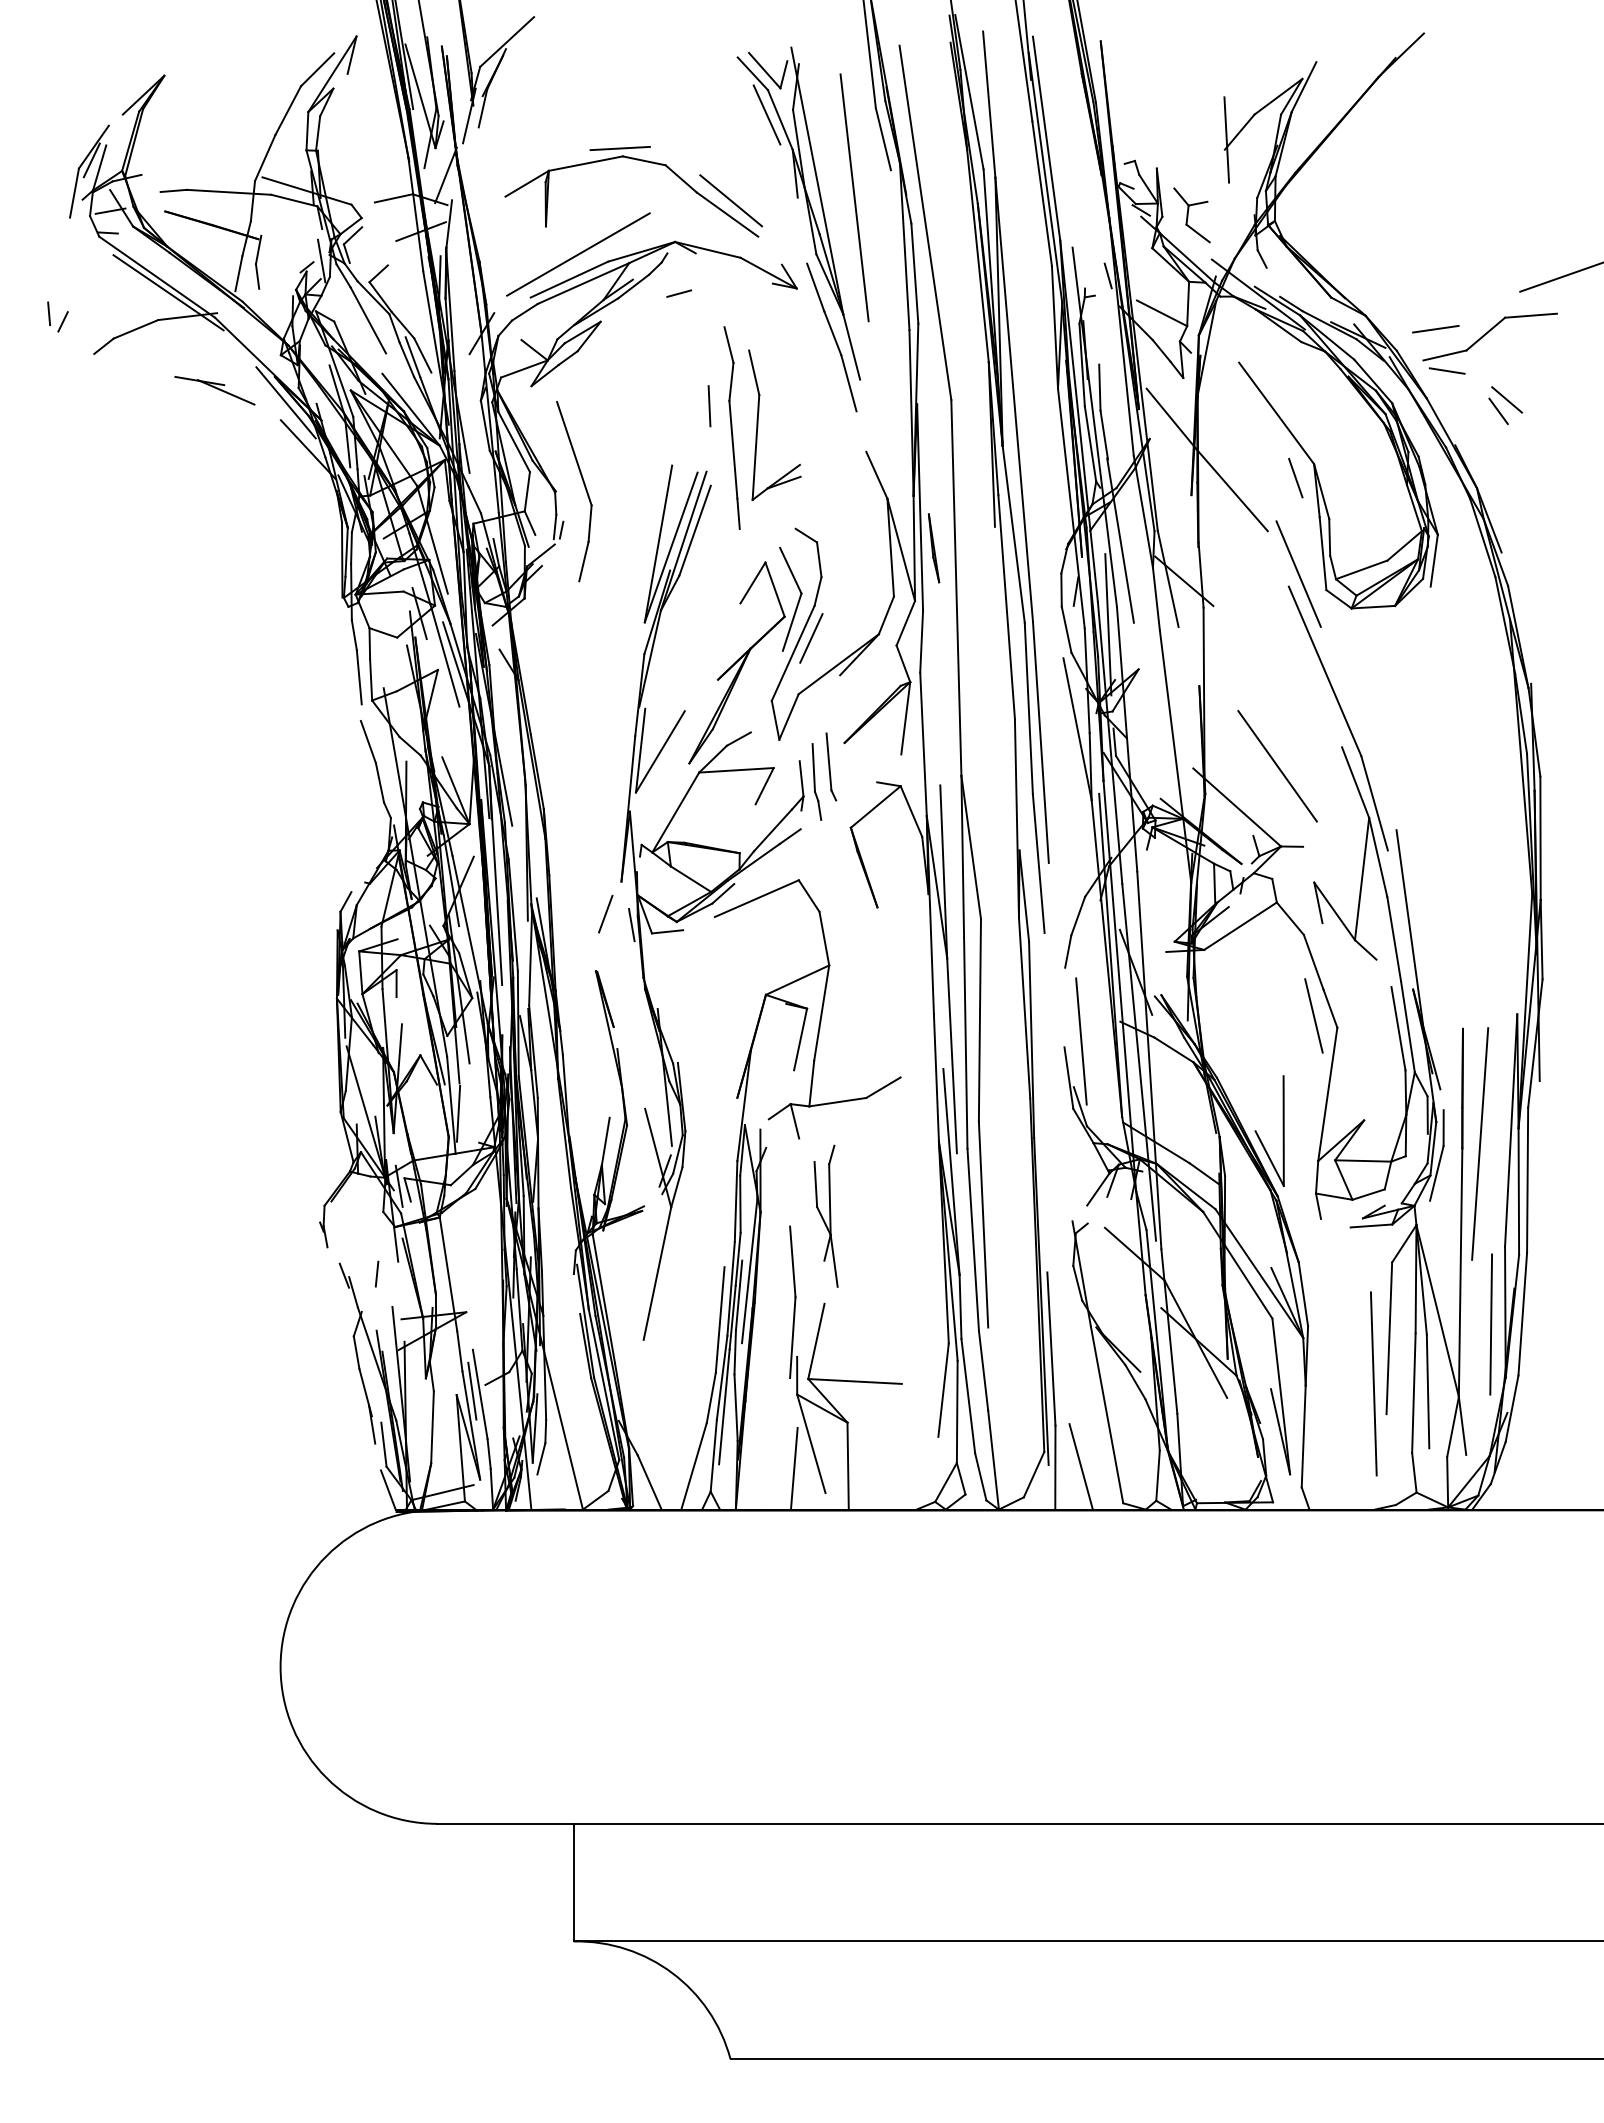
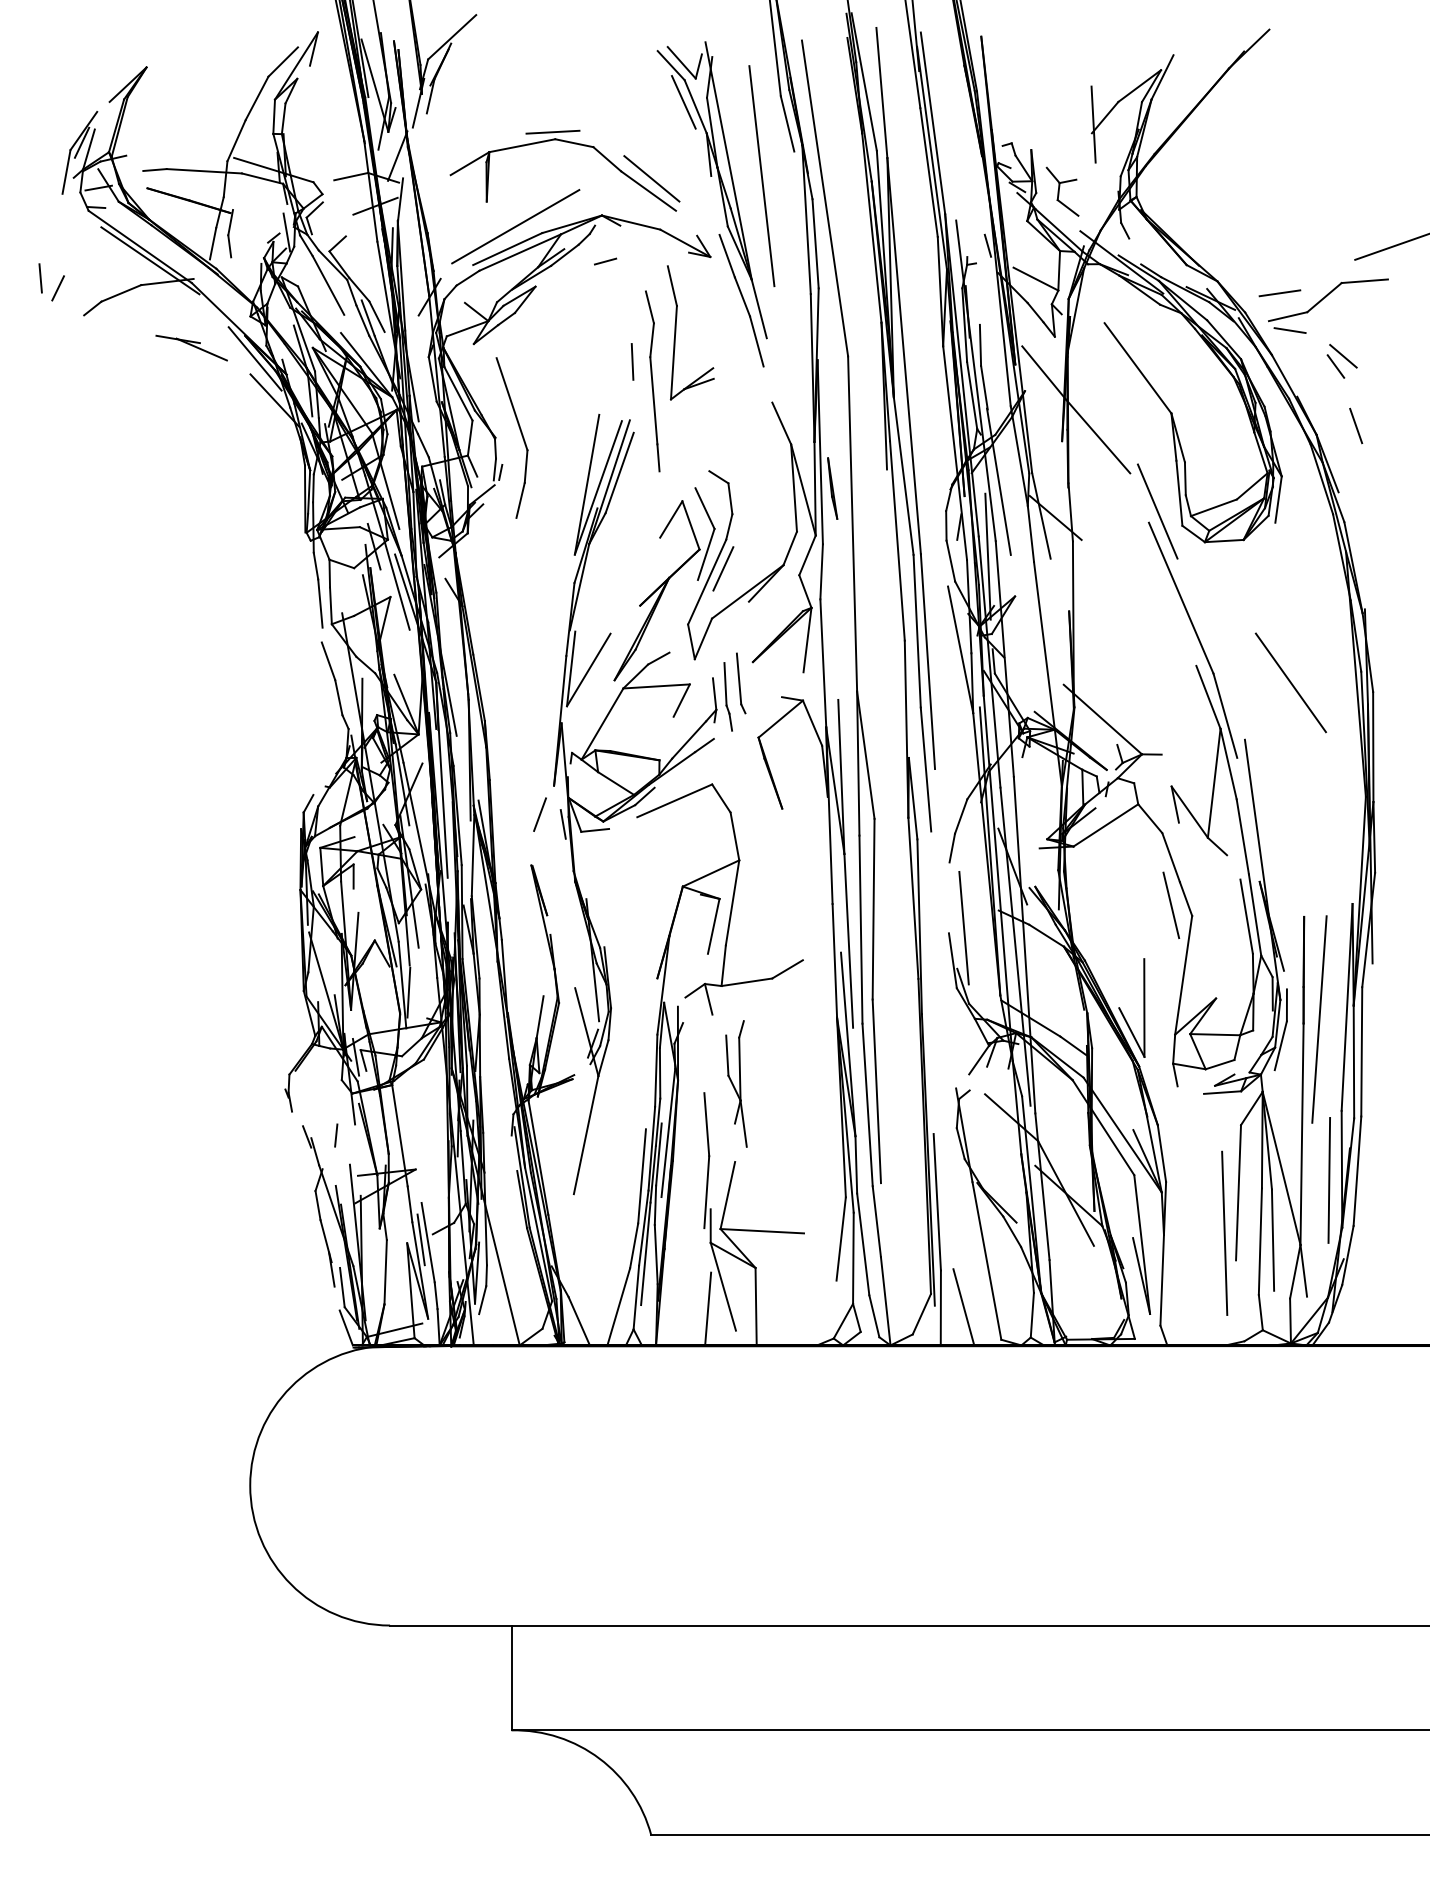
part: (57, 317) -> (51, 282), size x1.4
part: (758, 424) -> (676, 332), moved
line: (1296, 477) -> (1356, 425), moved
line: (1277, 765) -> (1290, 682), moved

